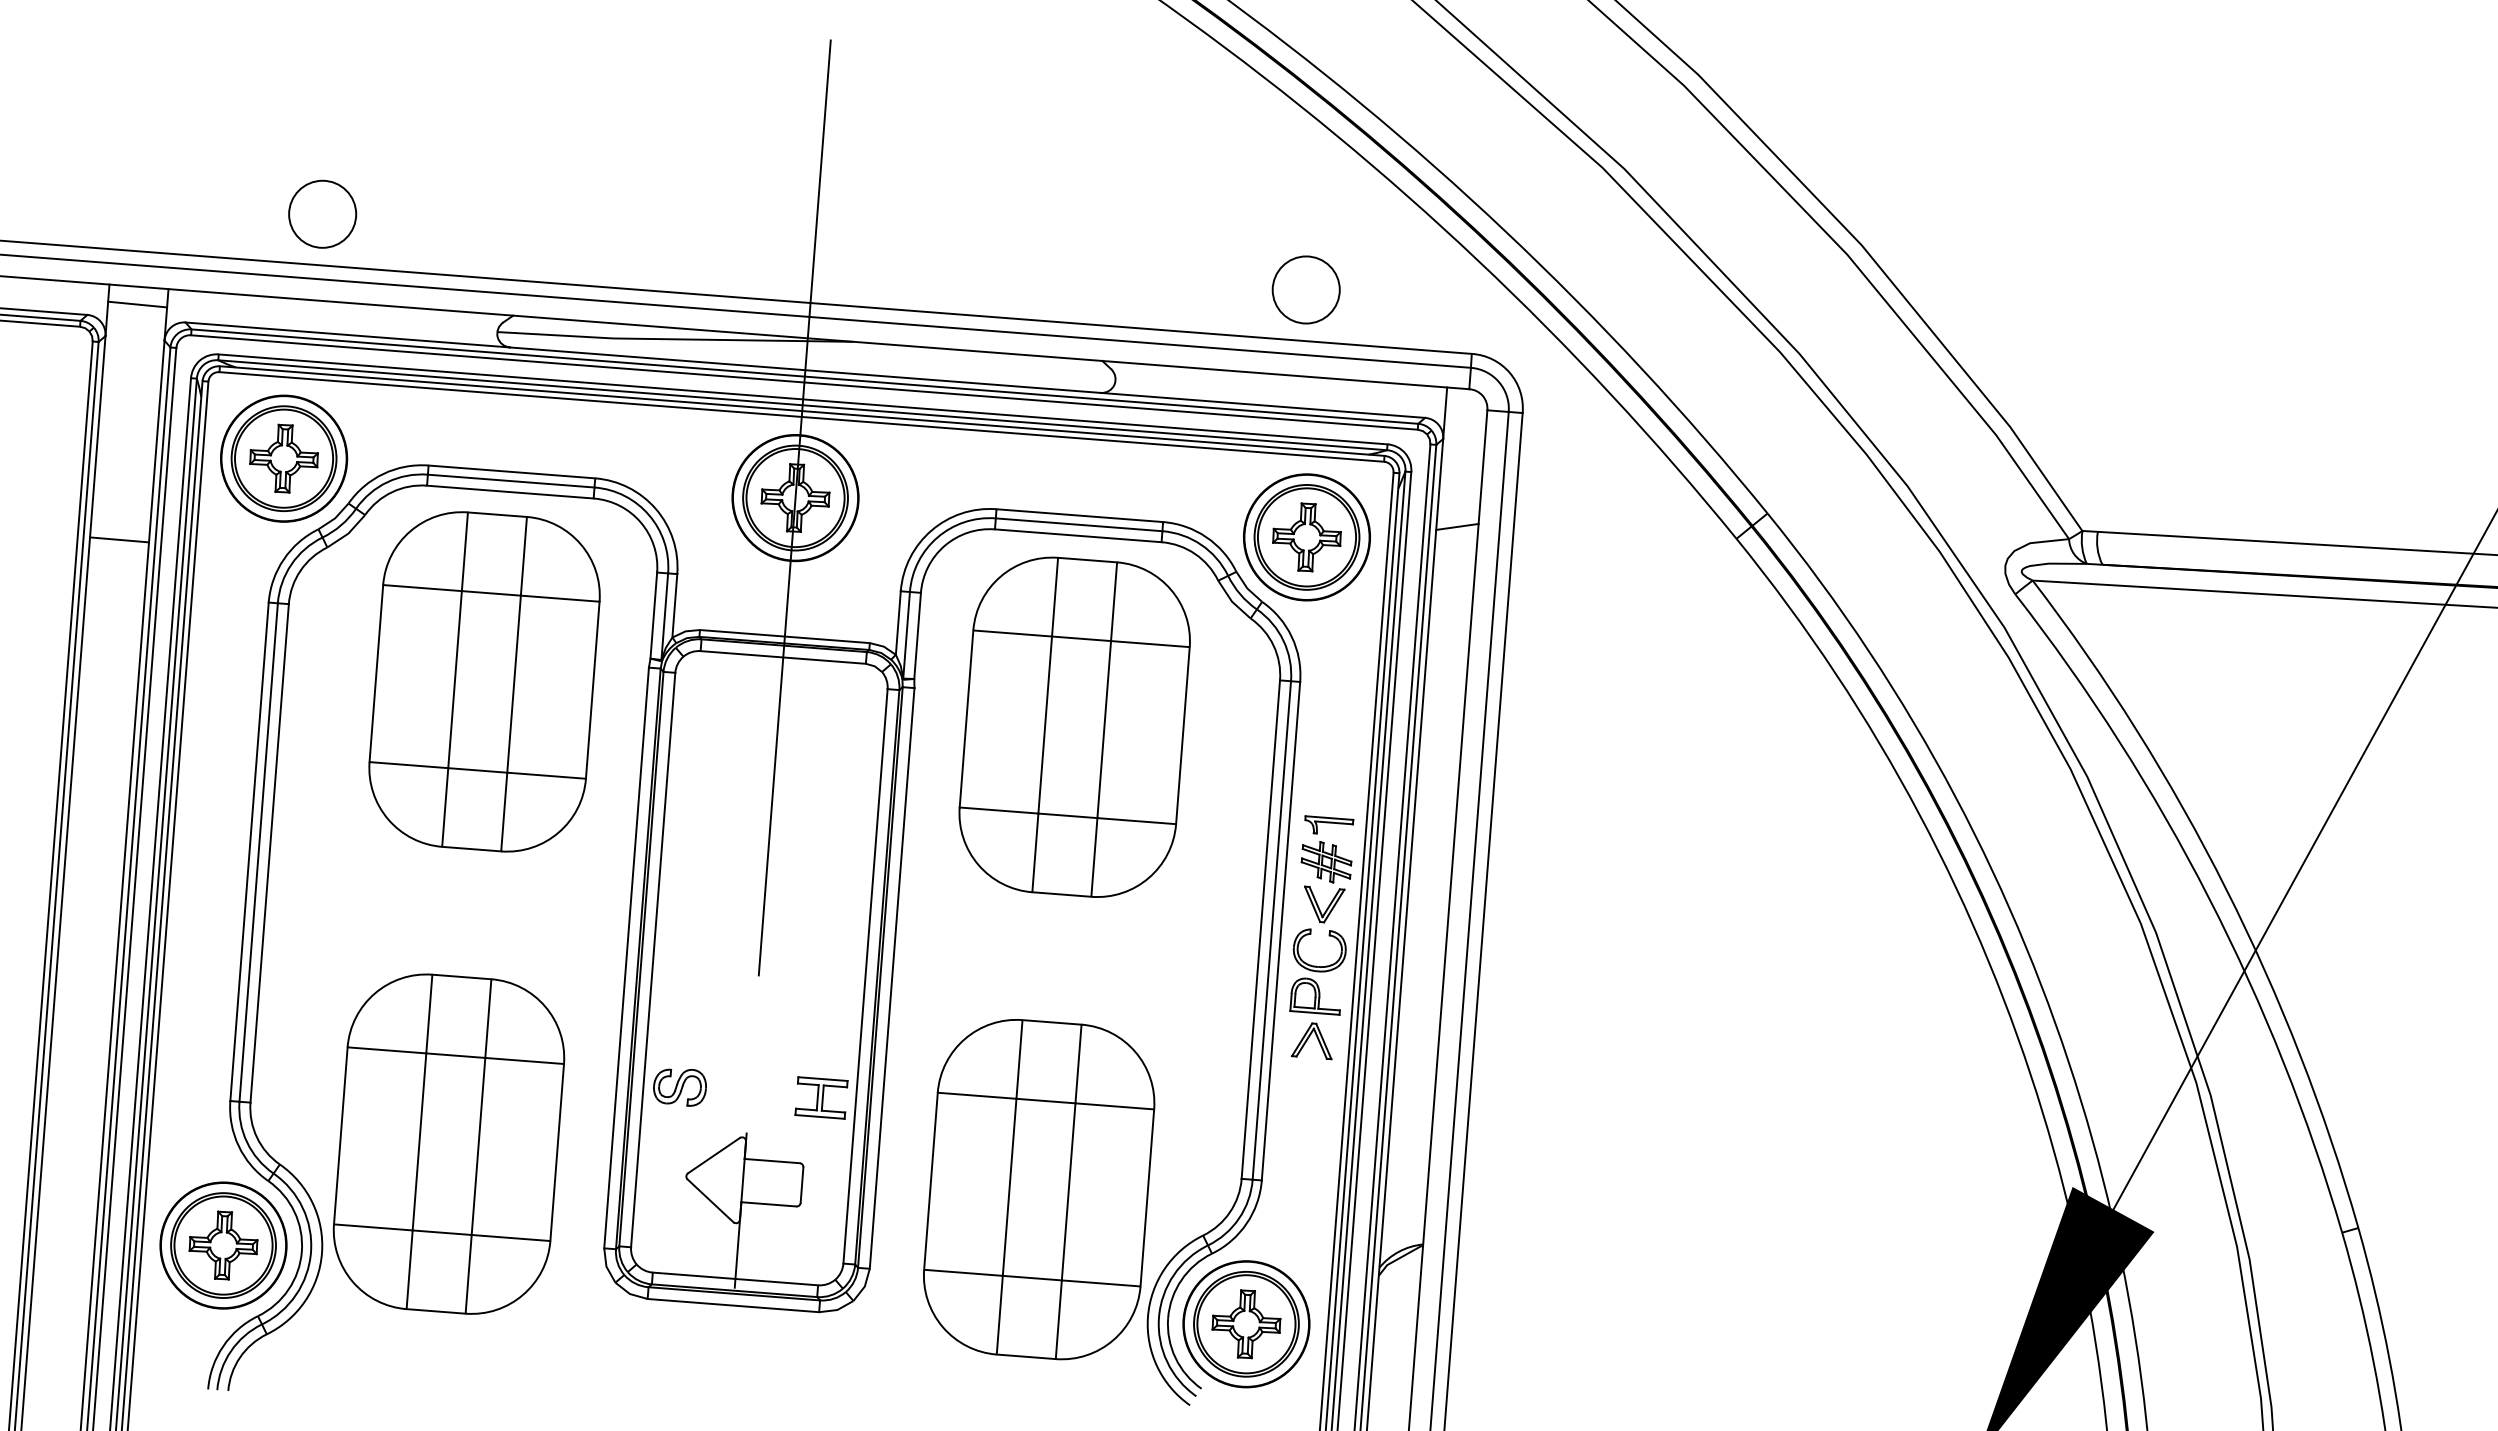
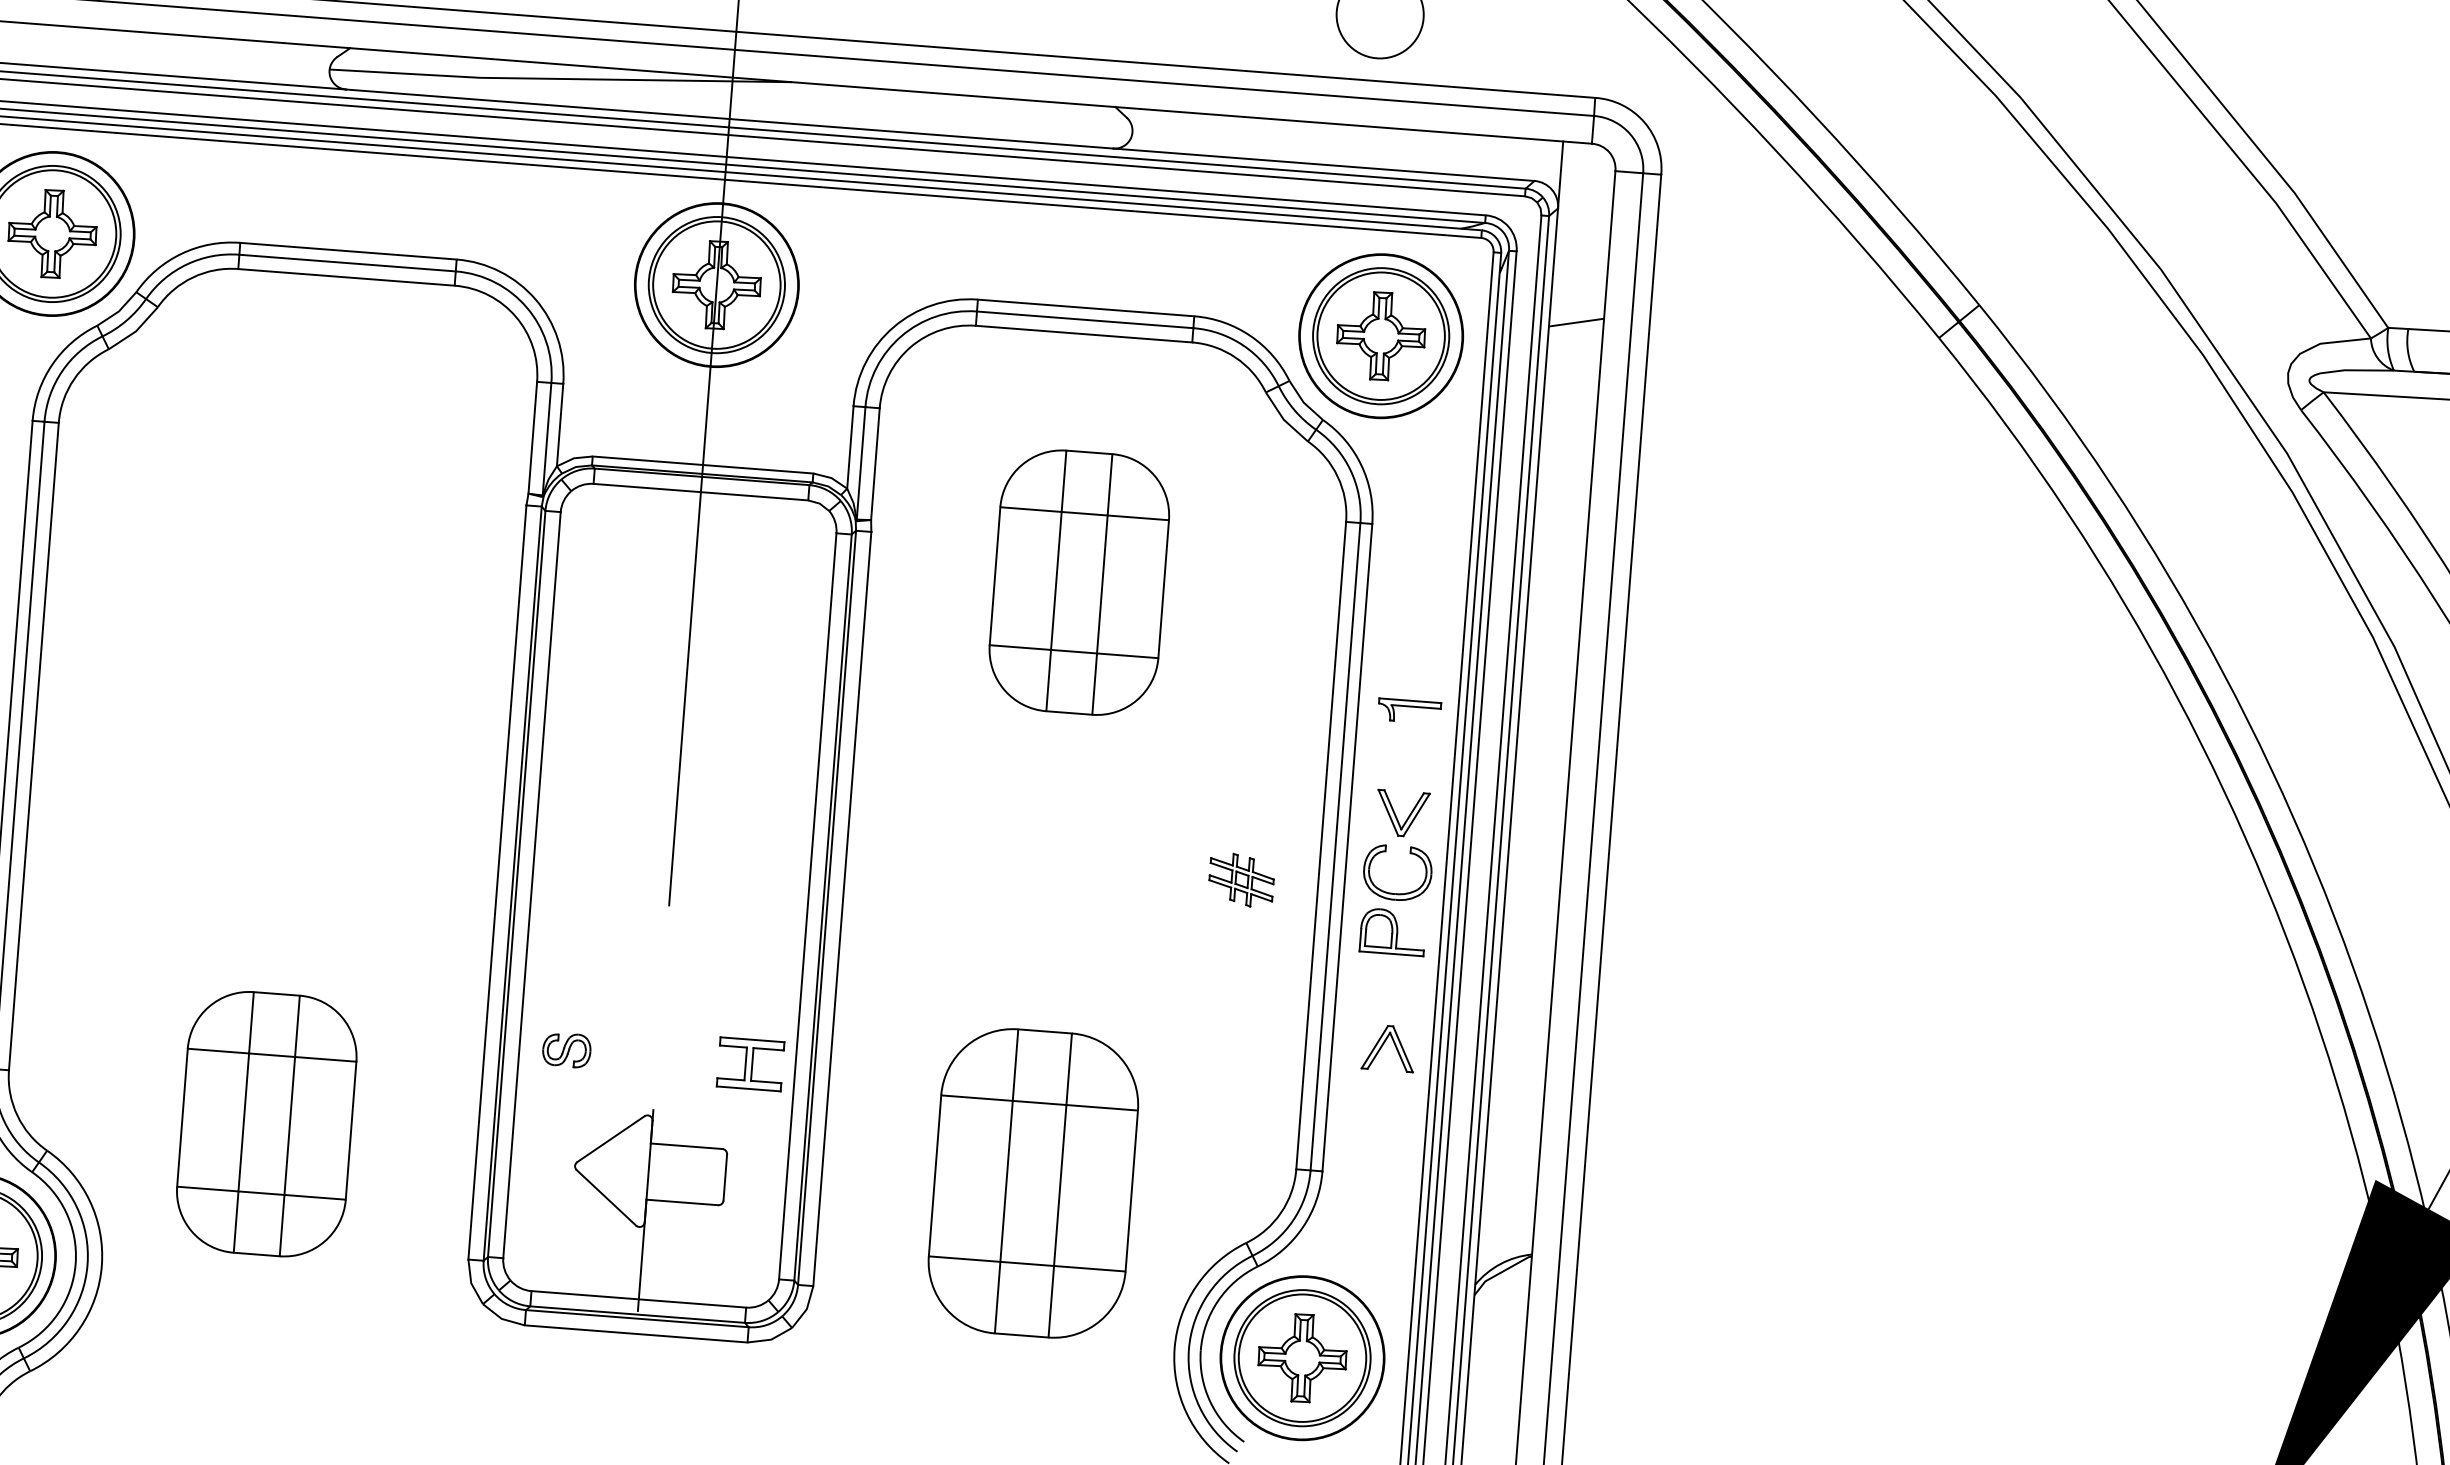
part: (484, 681) -> (312, 523), removed
part: (1074, 726) -> (1079, 581), size x0.6
part: (1326, 862) -> (1241, 880), moved
part: (1311, 1041) -> (1386, 1049), moved
part: (679, 1087) -> (566, 1050), size x0.7
part: (448, 1143) -> (266, 1123), size x0.6
part: (1039, 1189) -> (1033, 1183), size x0.7

